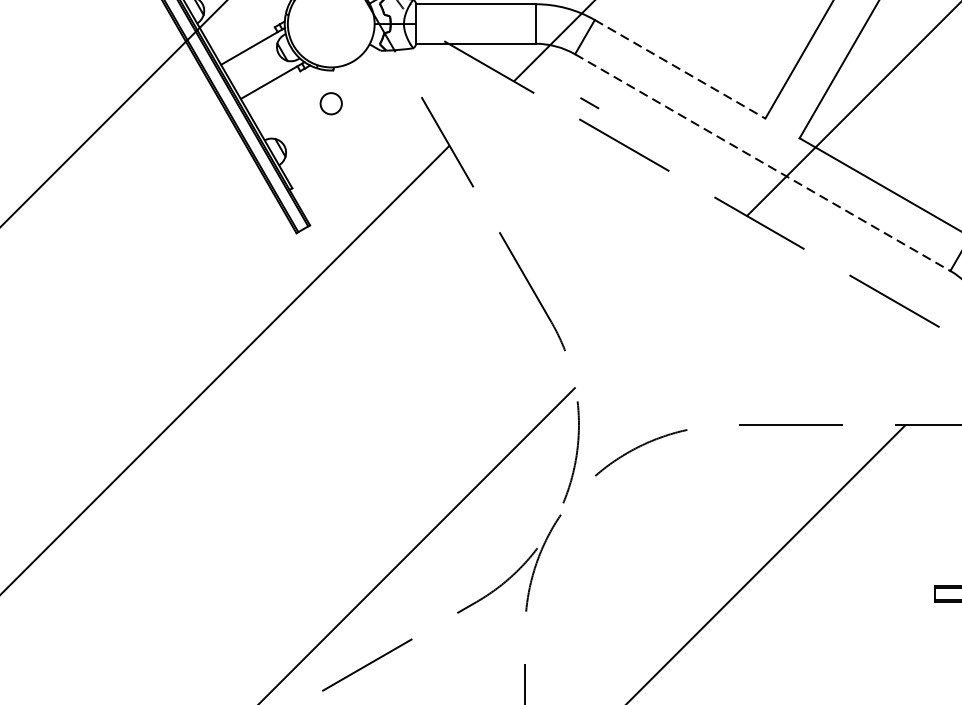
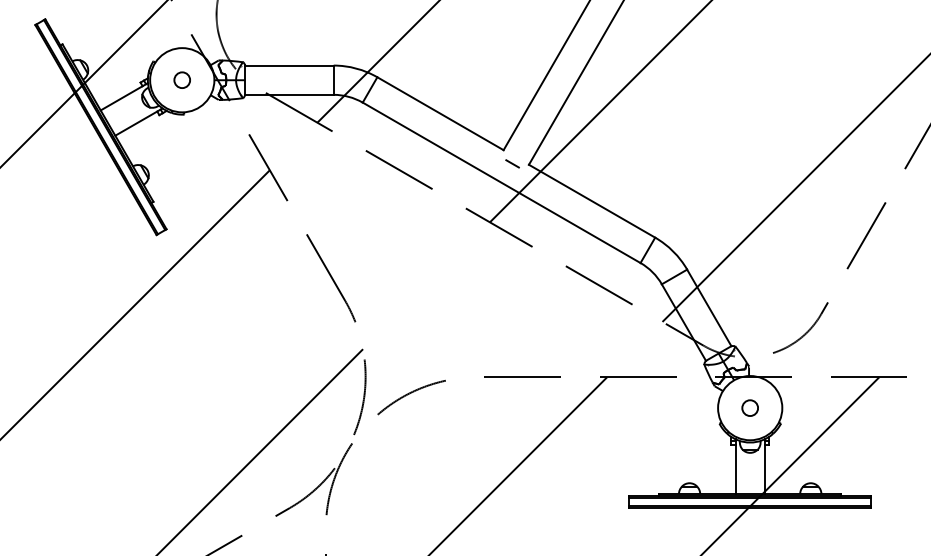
line: (680, 68) -> (440, 113), dashed -> solid
circle: (330, 102) -> (181, 79), moved
line: (589, 102) -> (512, 163), moved
line: (763, 163) -> (502, 183), dashed -> solid

